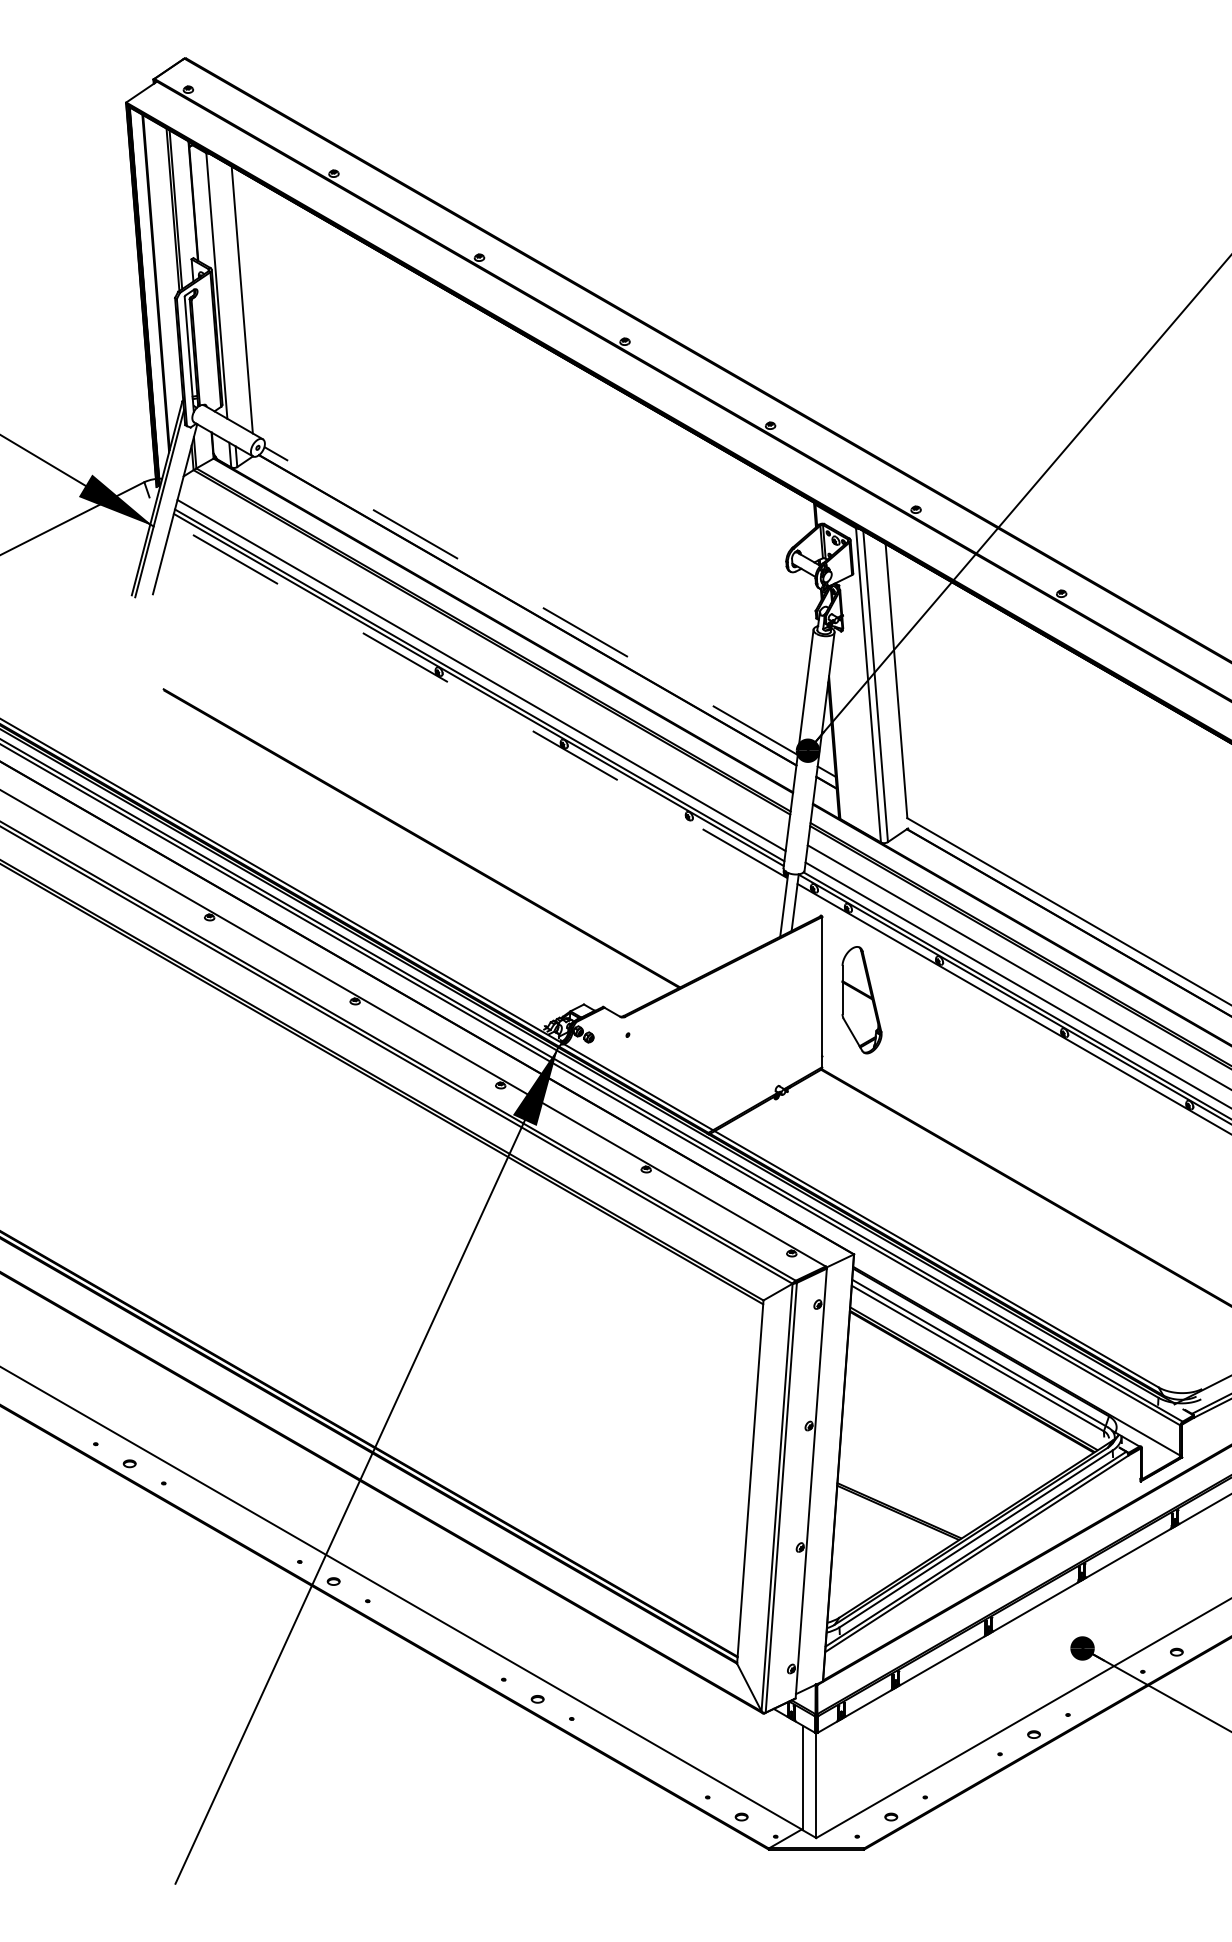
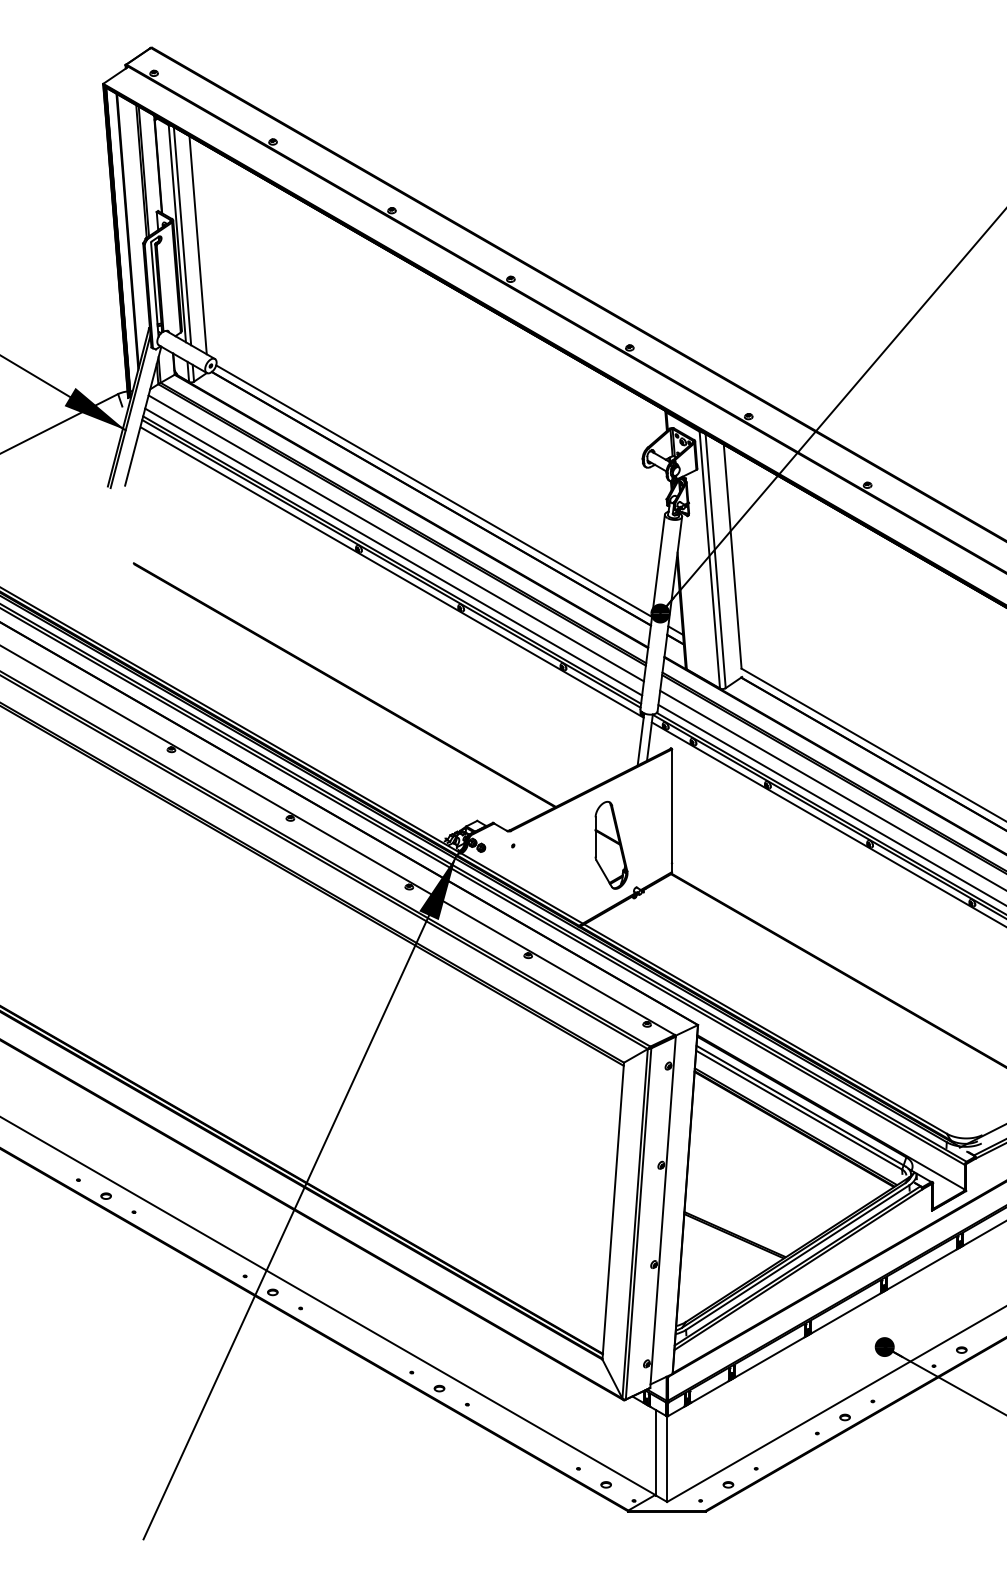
line: (223, 289) -> (182, 236), added
line: (531, 601) -> (434, 491), dashed -> solid
line: (483, 658) -> (395, 538), added
line: (480, 700) -> (392, 572), dashed -> solid
part: (861, 1000) -> (611, 845), moved

